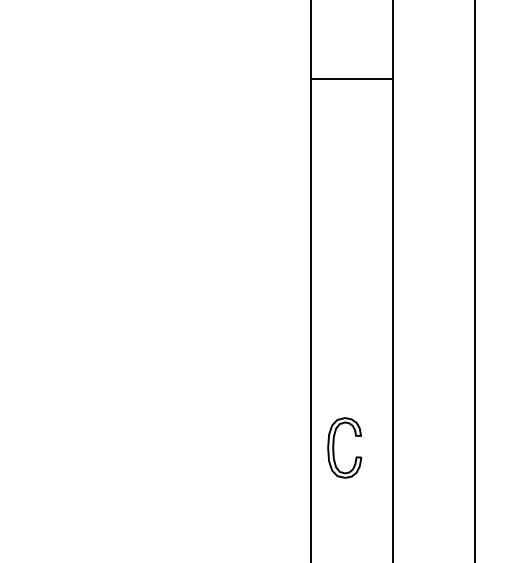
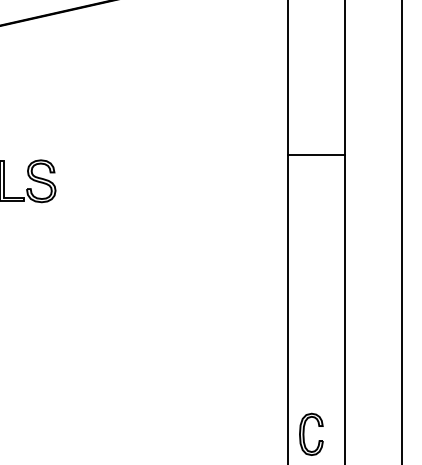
line: (350, 79) -> (315, 155), moved
part: (334, 446) -> (304, 433), moved

